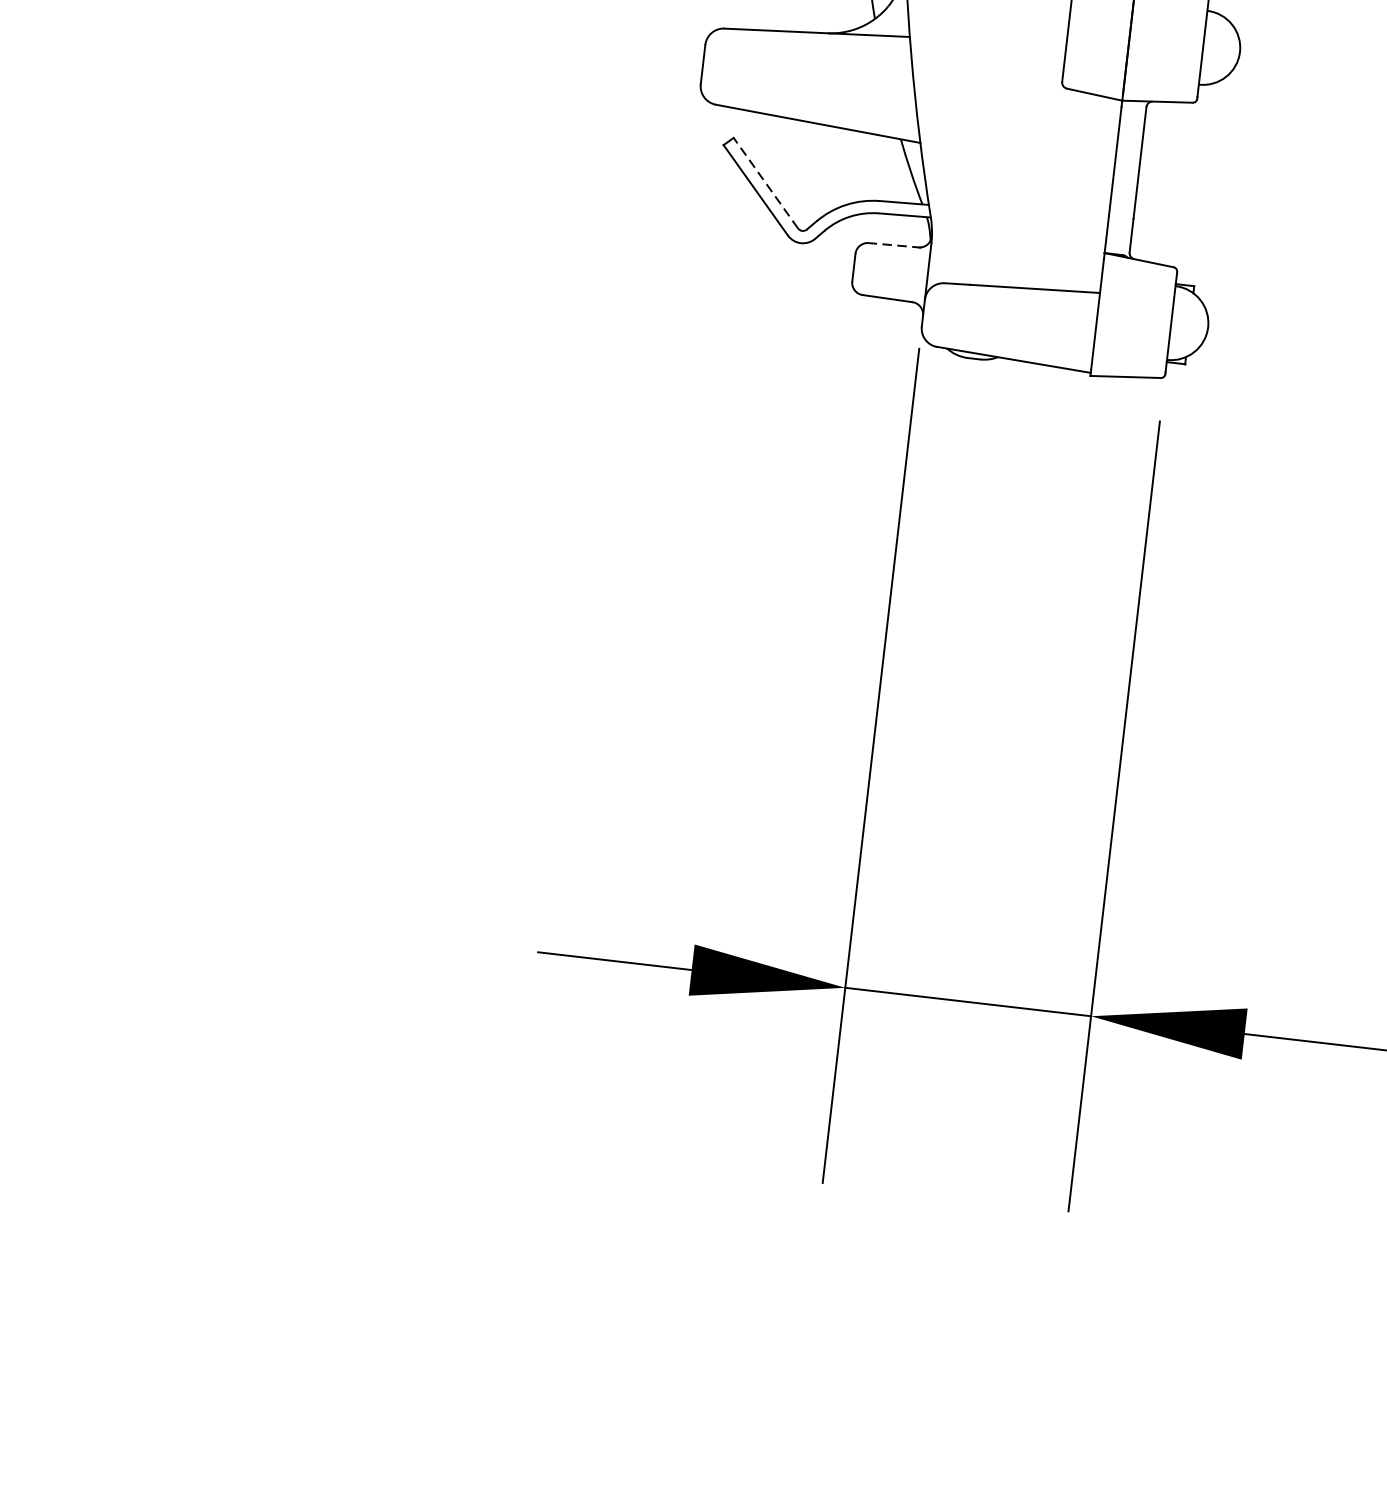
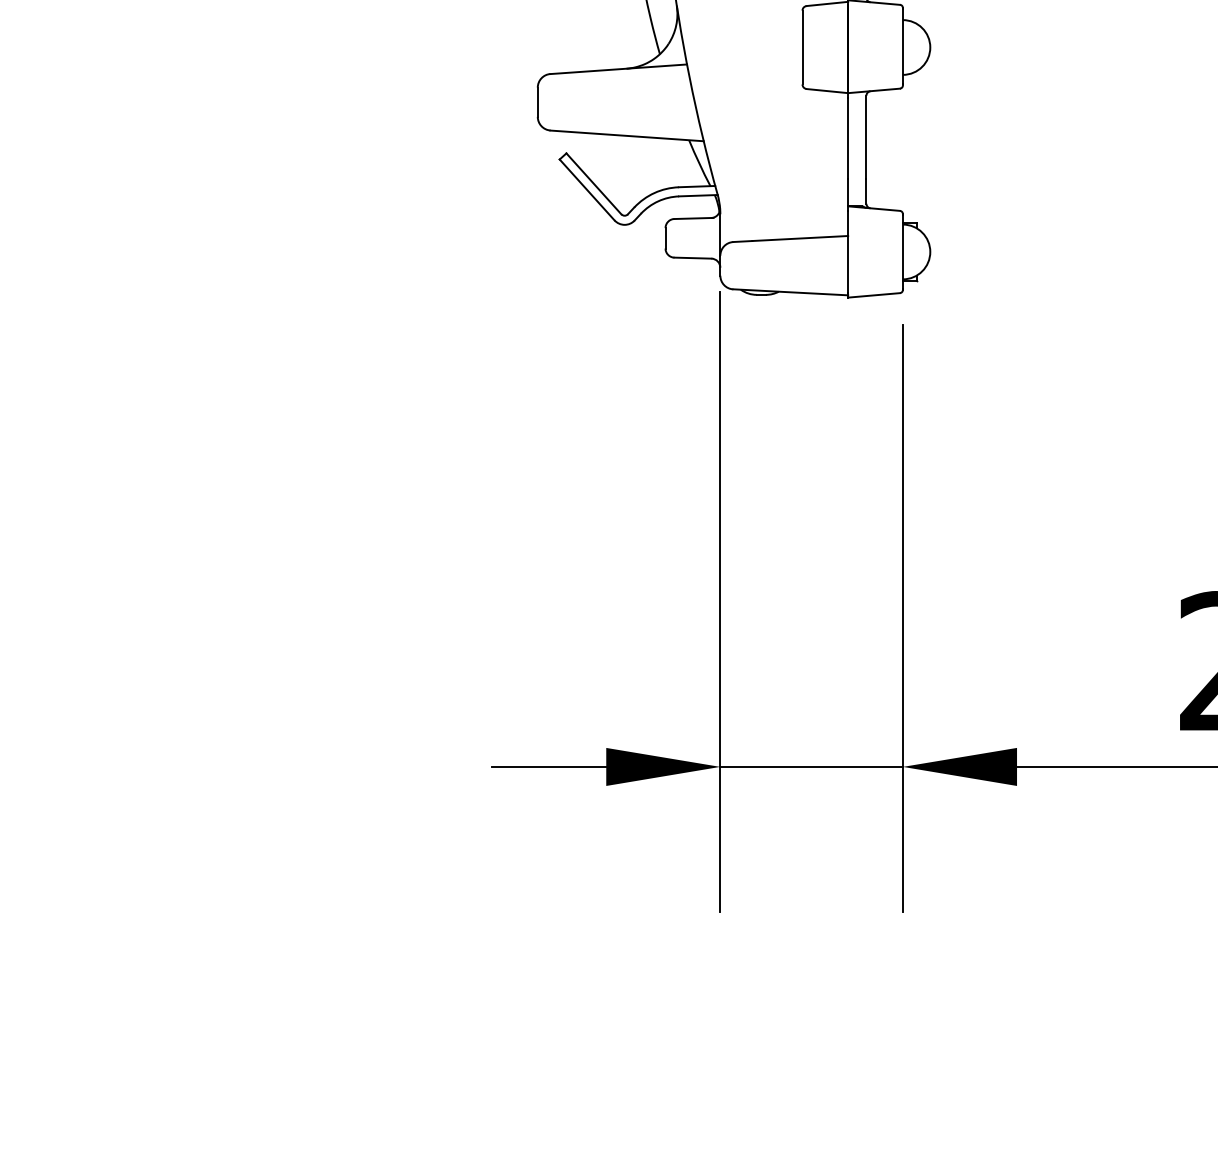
line: (765, 182) -> (593, 183), dashed -> solid
line: (894, 245) -> (693, 218), dashed -> solid

